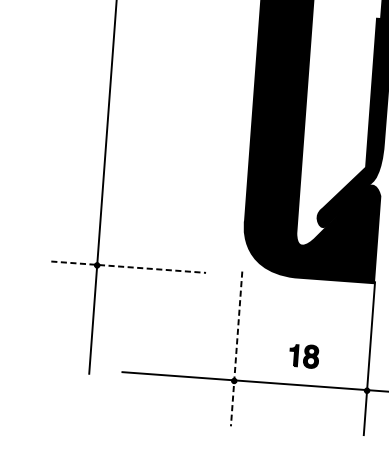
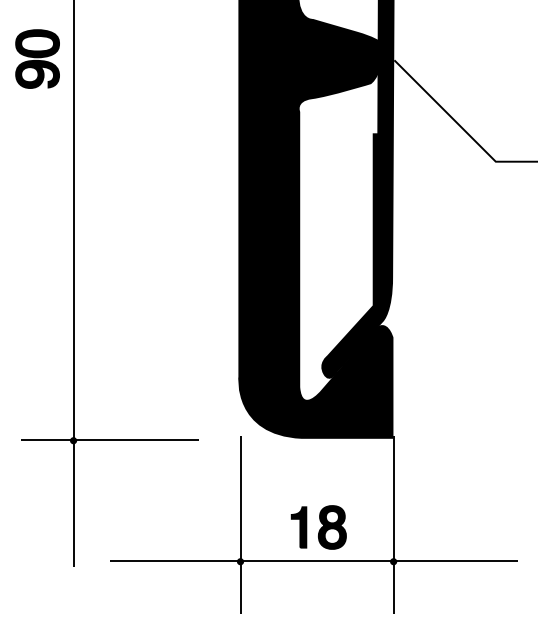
line: (129, 267) -> (110, 440), dashed -> solid
line: (236, 349) -> (240, 525), dashed -> solid
part: (304, 356) -> (318, 527), size x1.67

